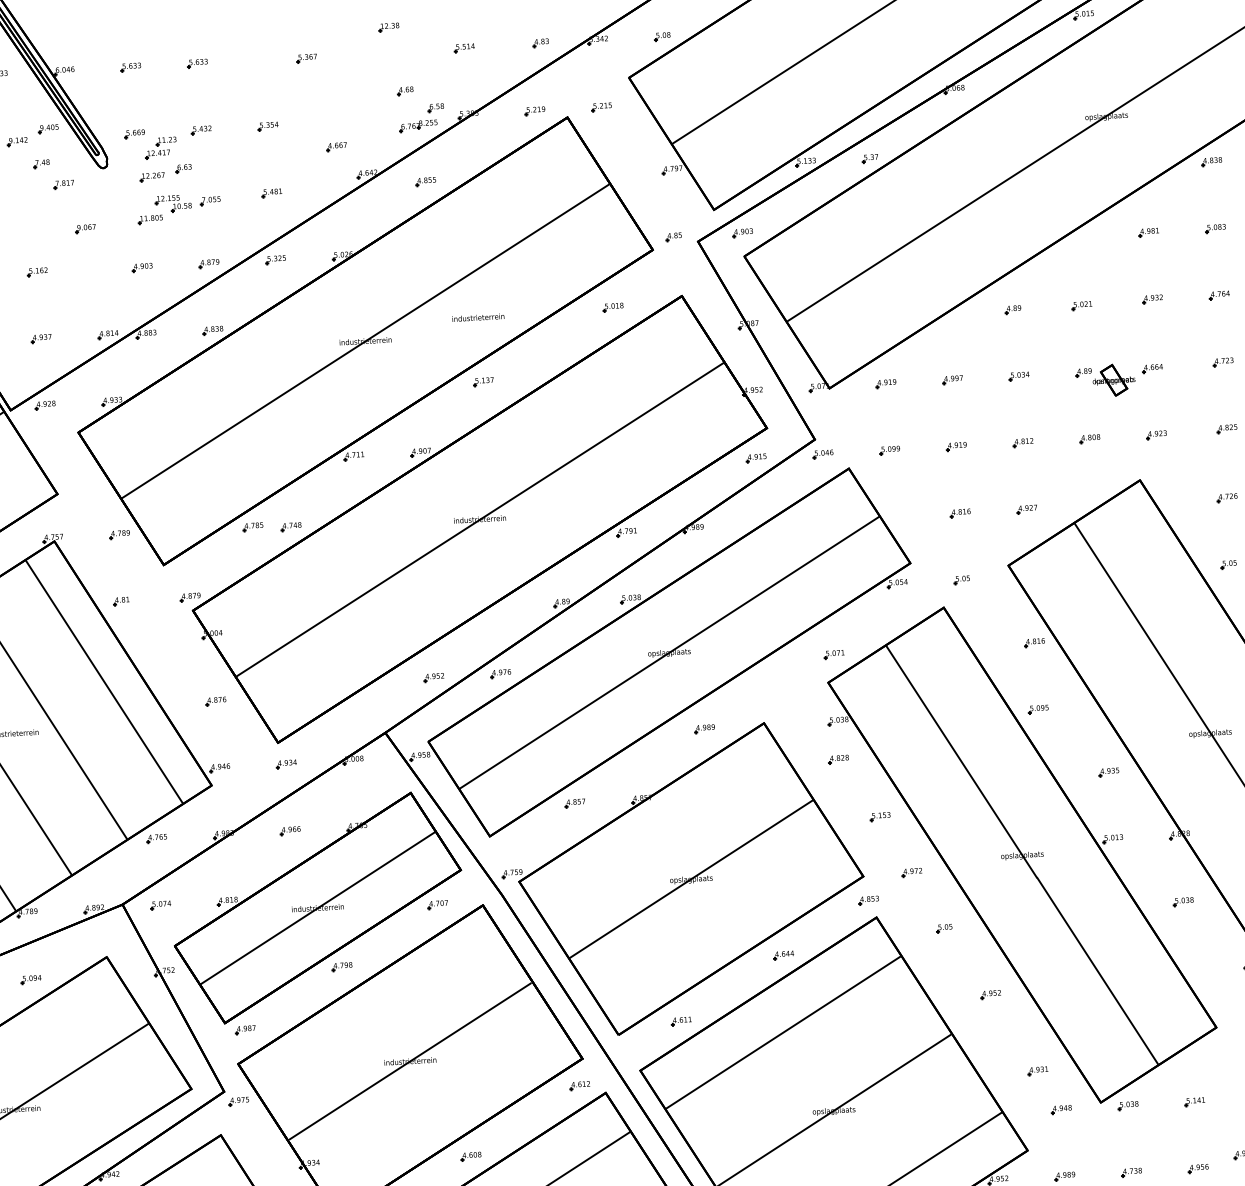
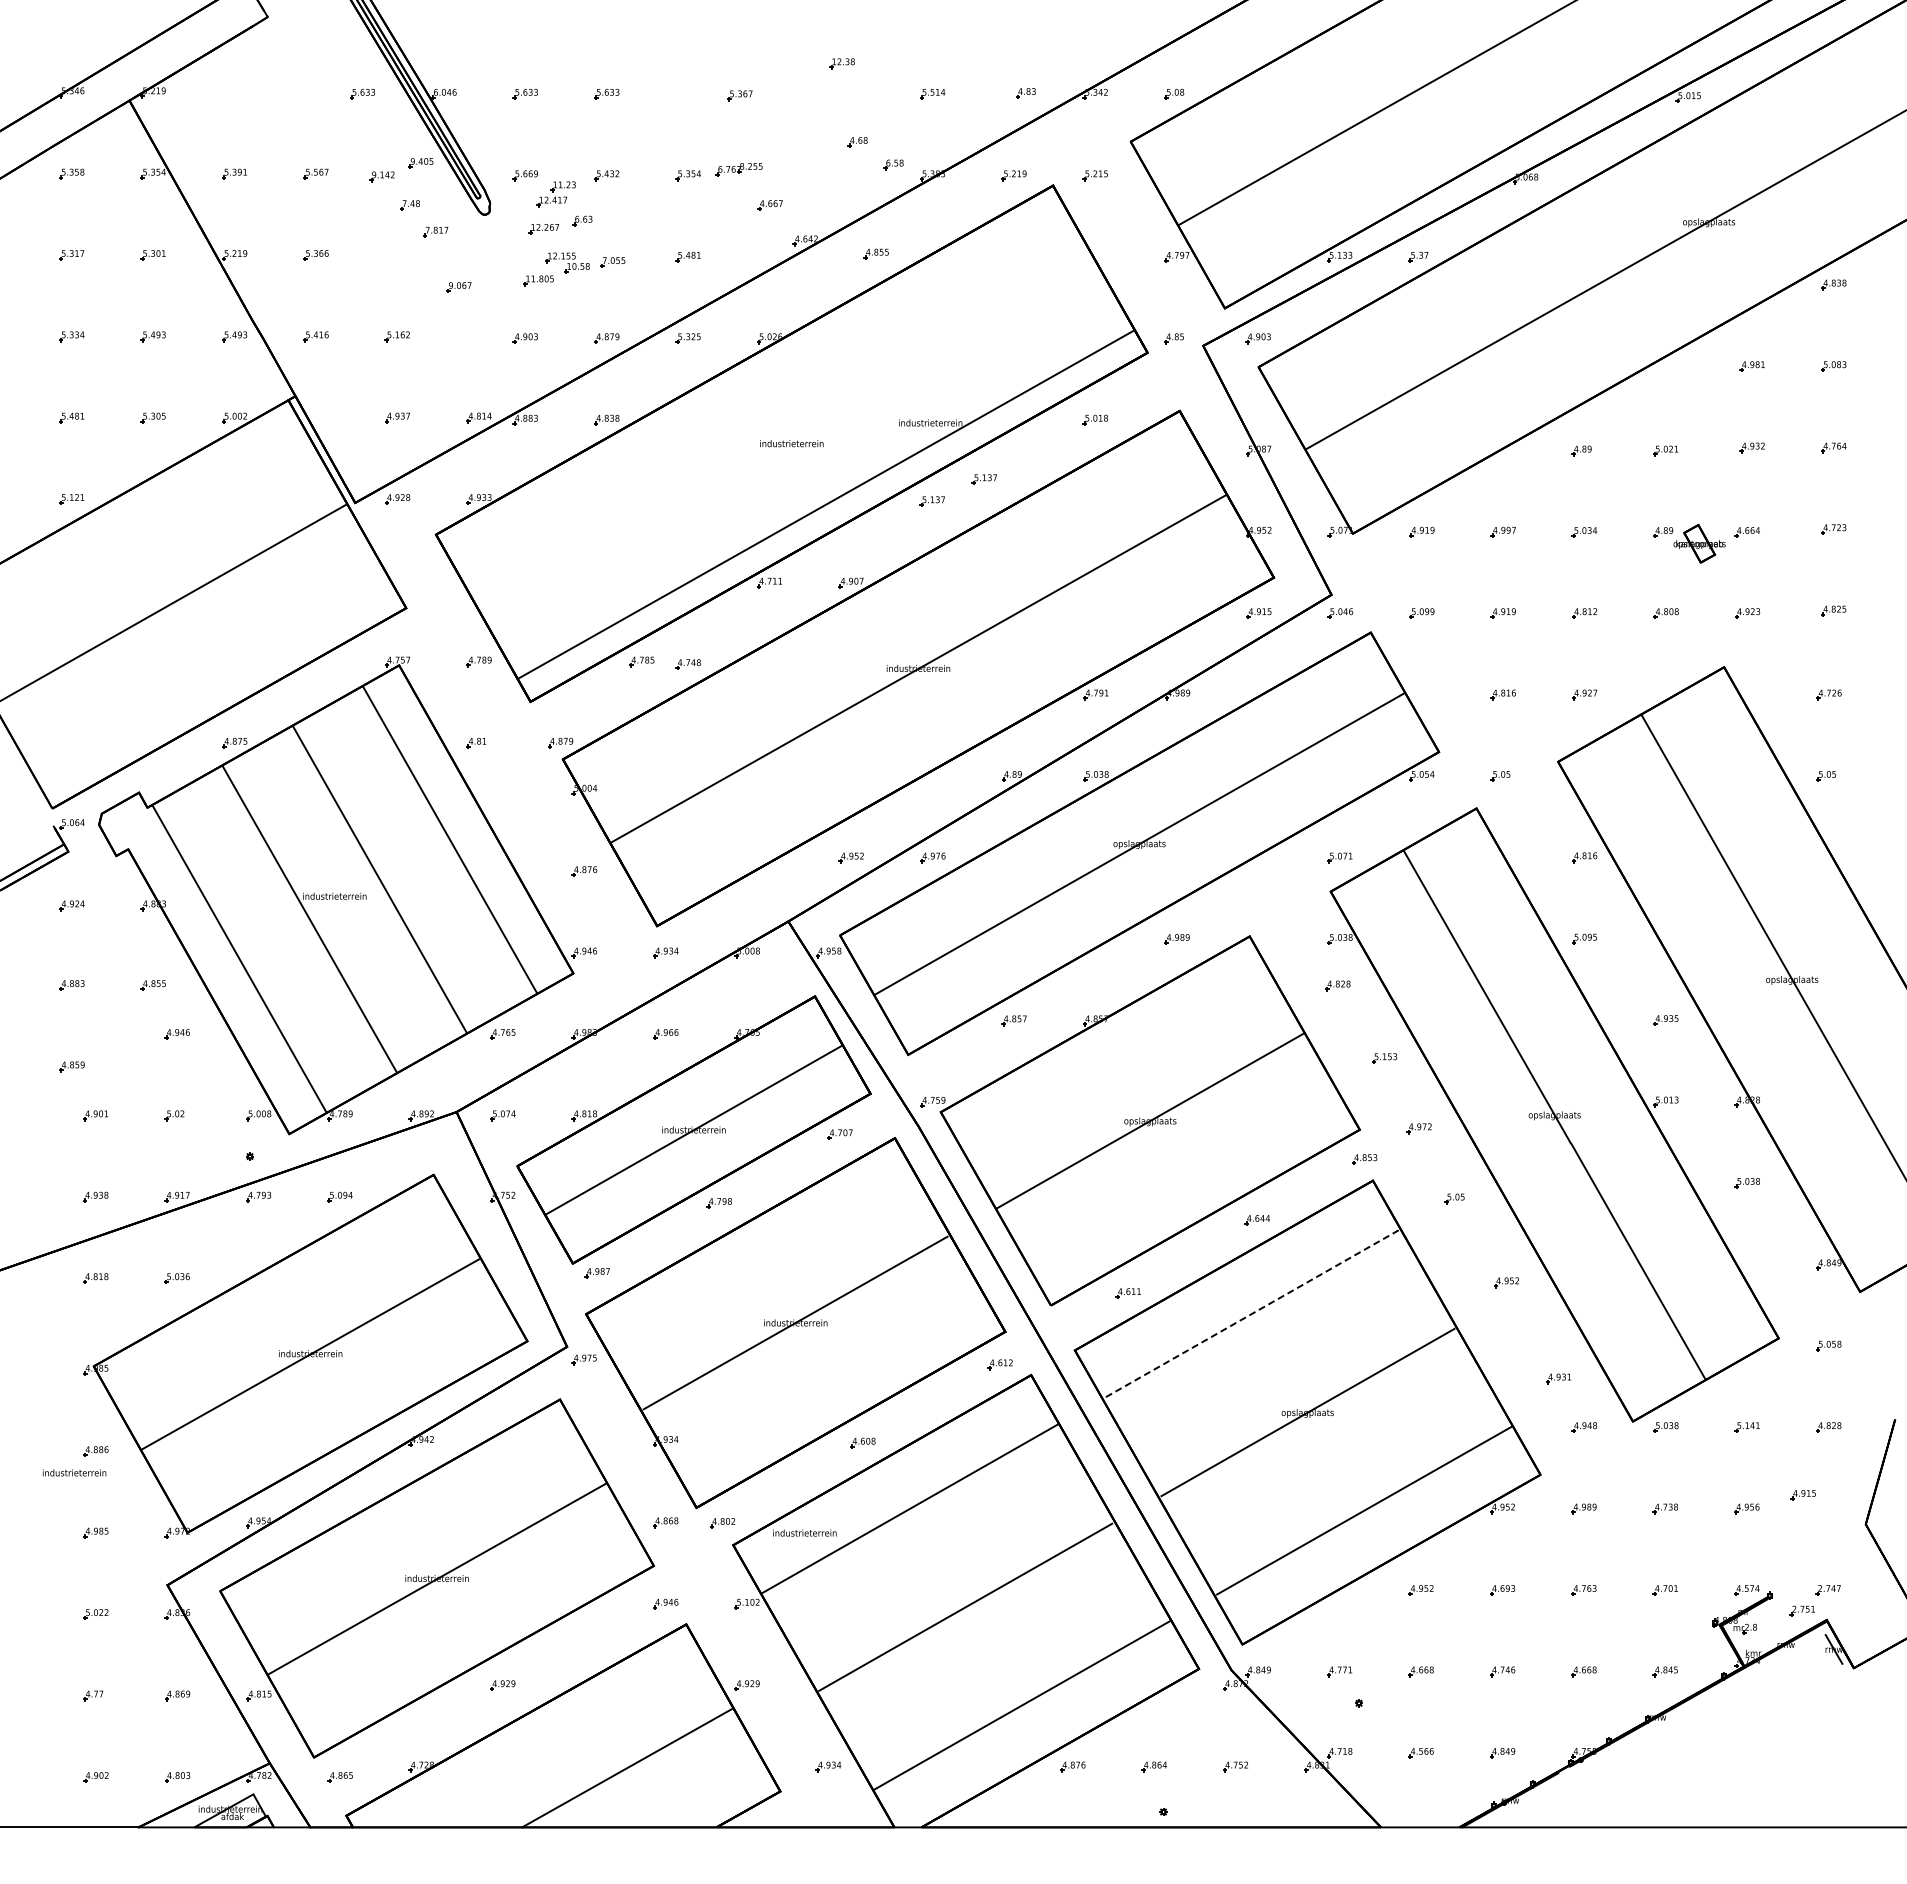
part: (417, 125) -> (738, 169), moved
line: (365, 341) -> (825, 504), moved
part: (524, 361) -> (983, 479), added
line: (783, 1032) -> (1251, 1314), solid -> dashed

